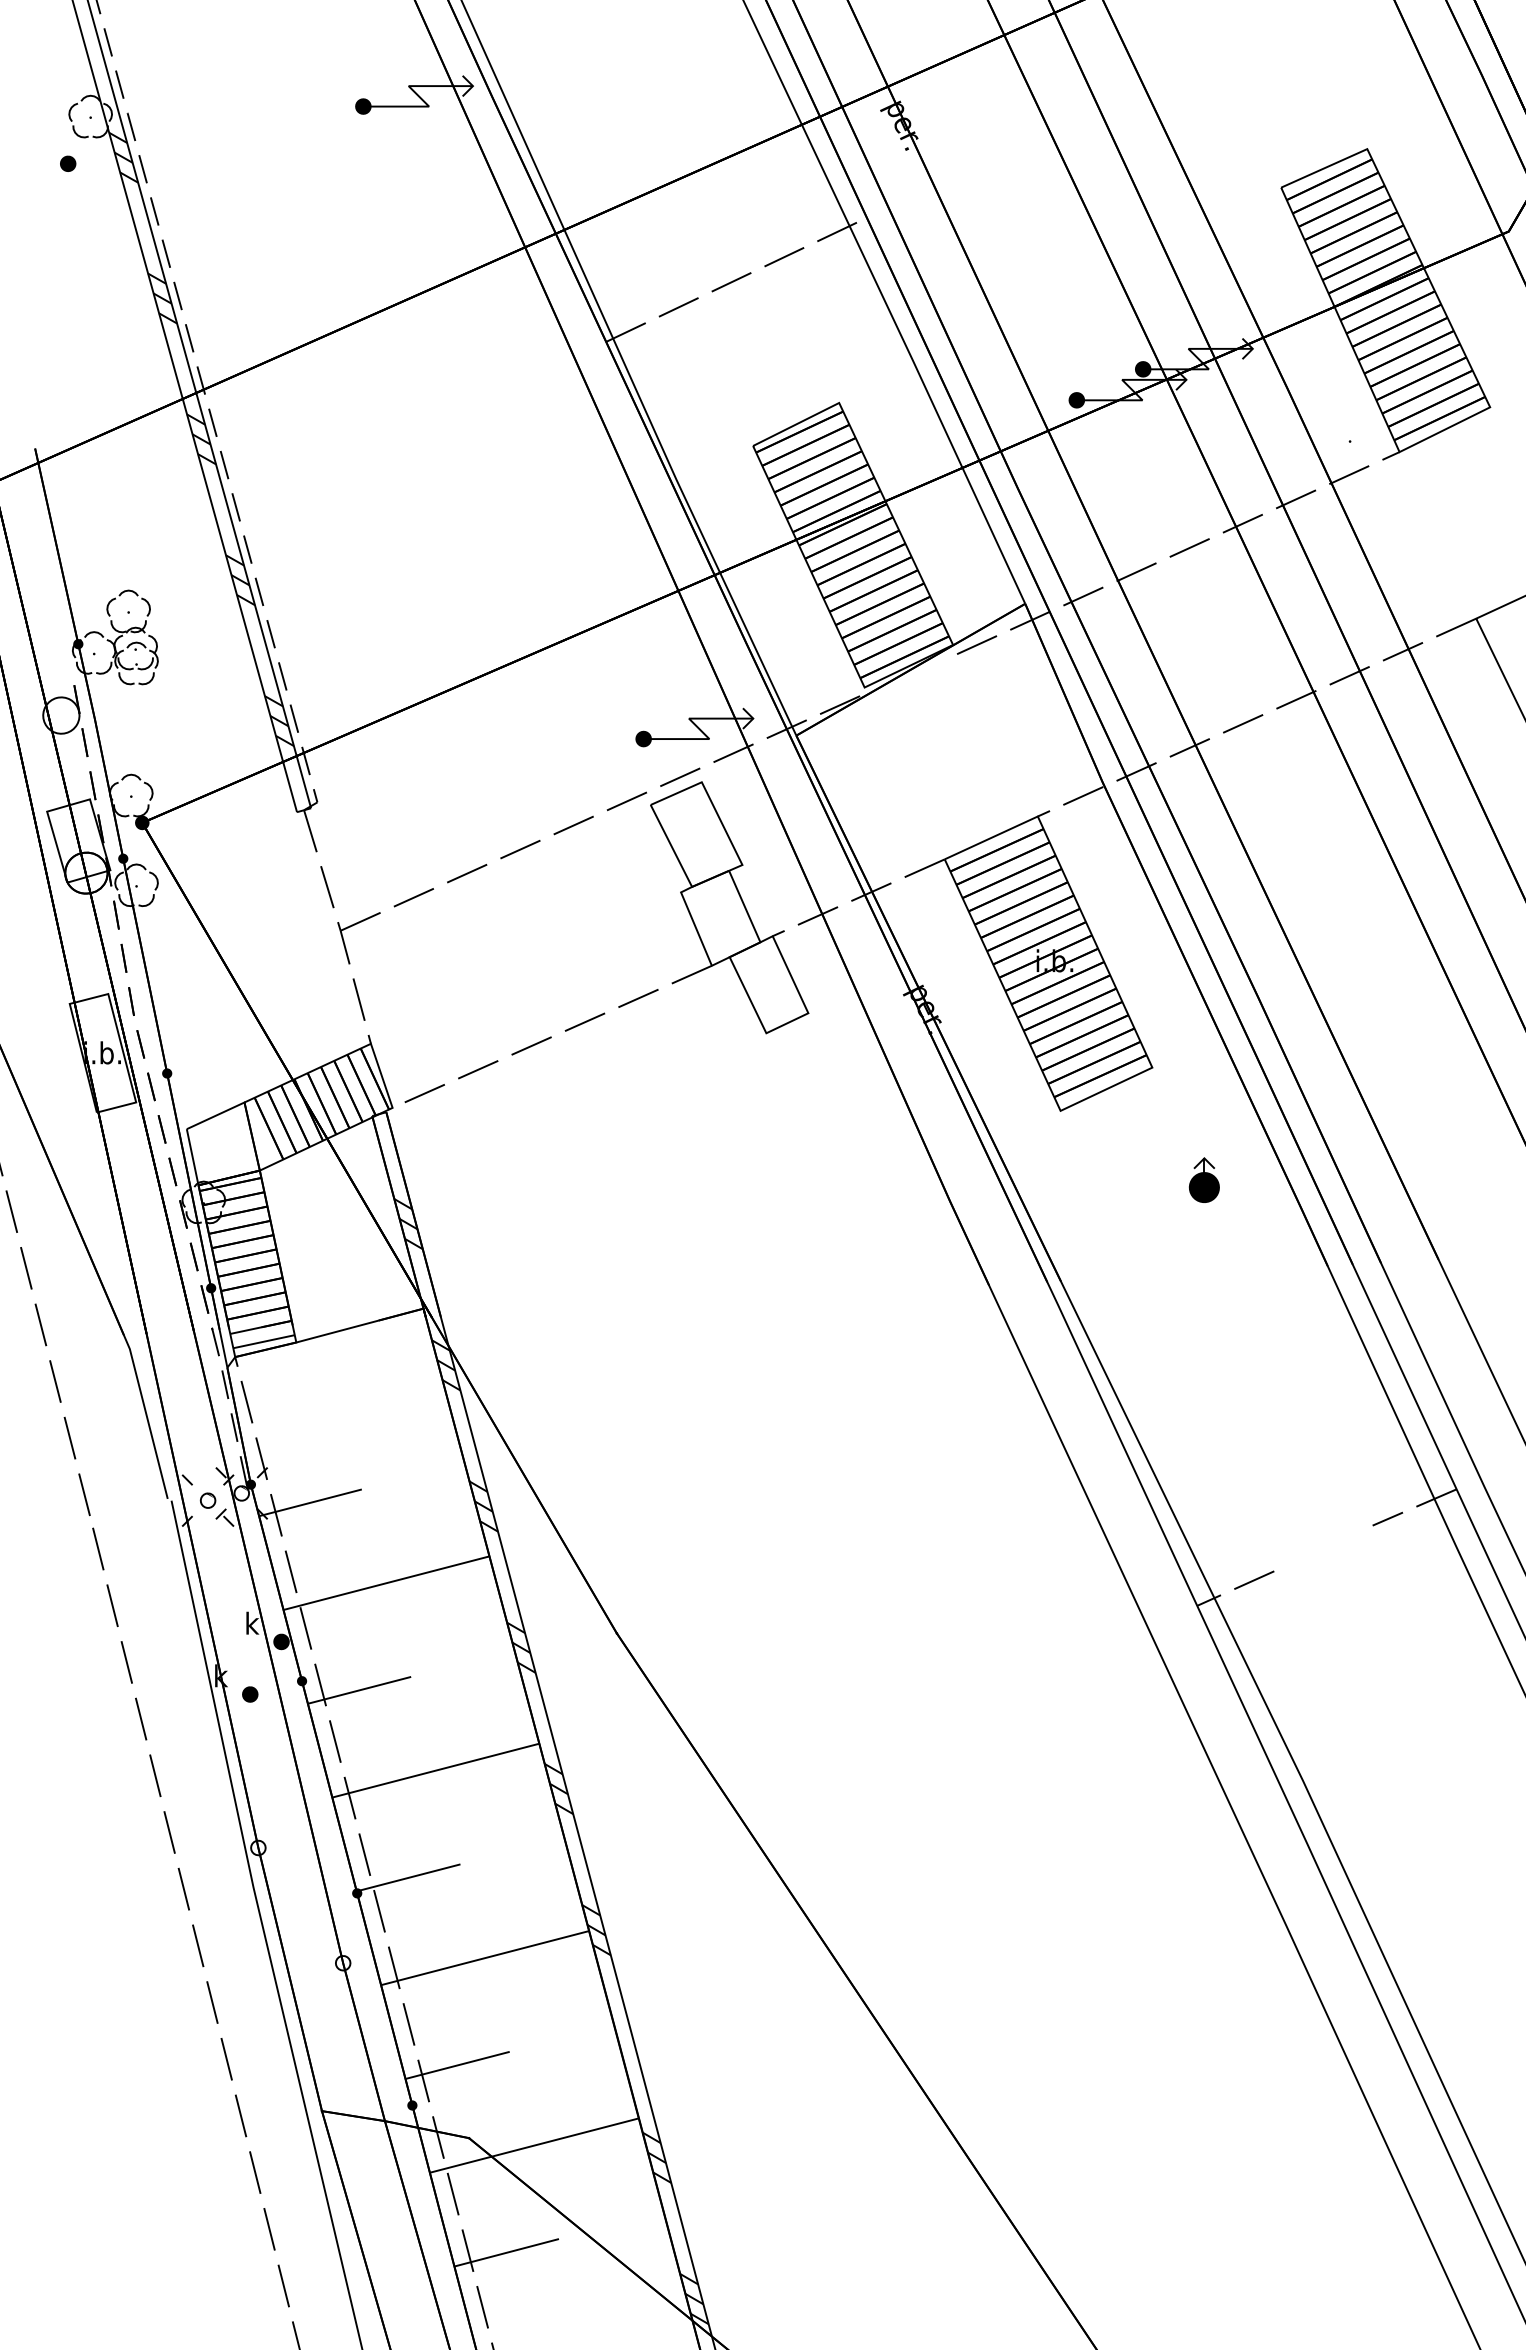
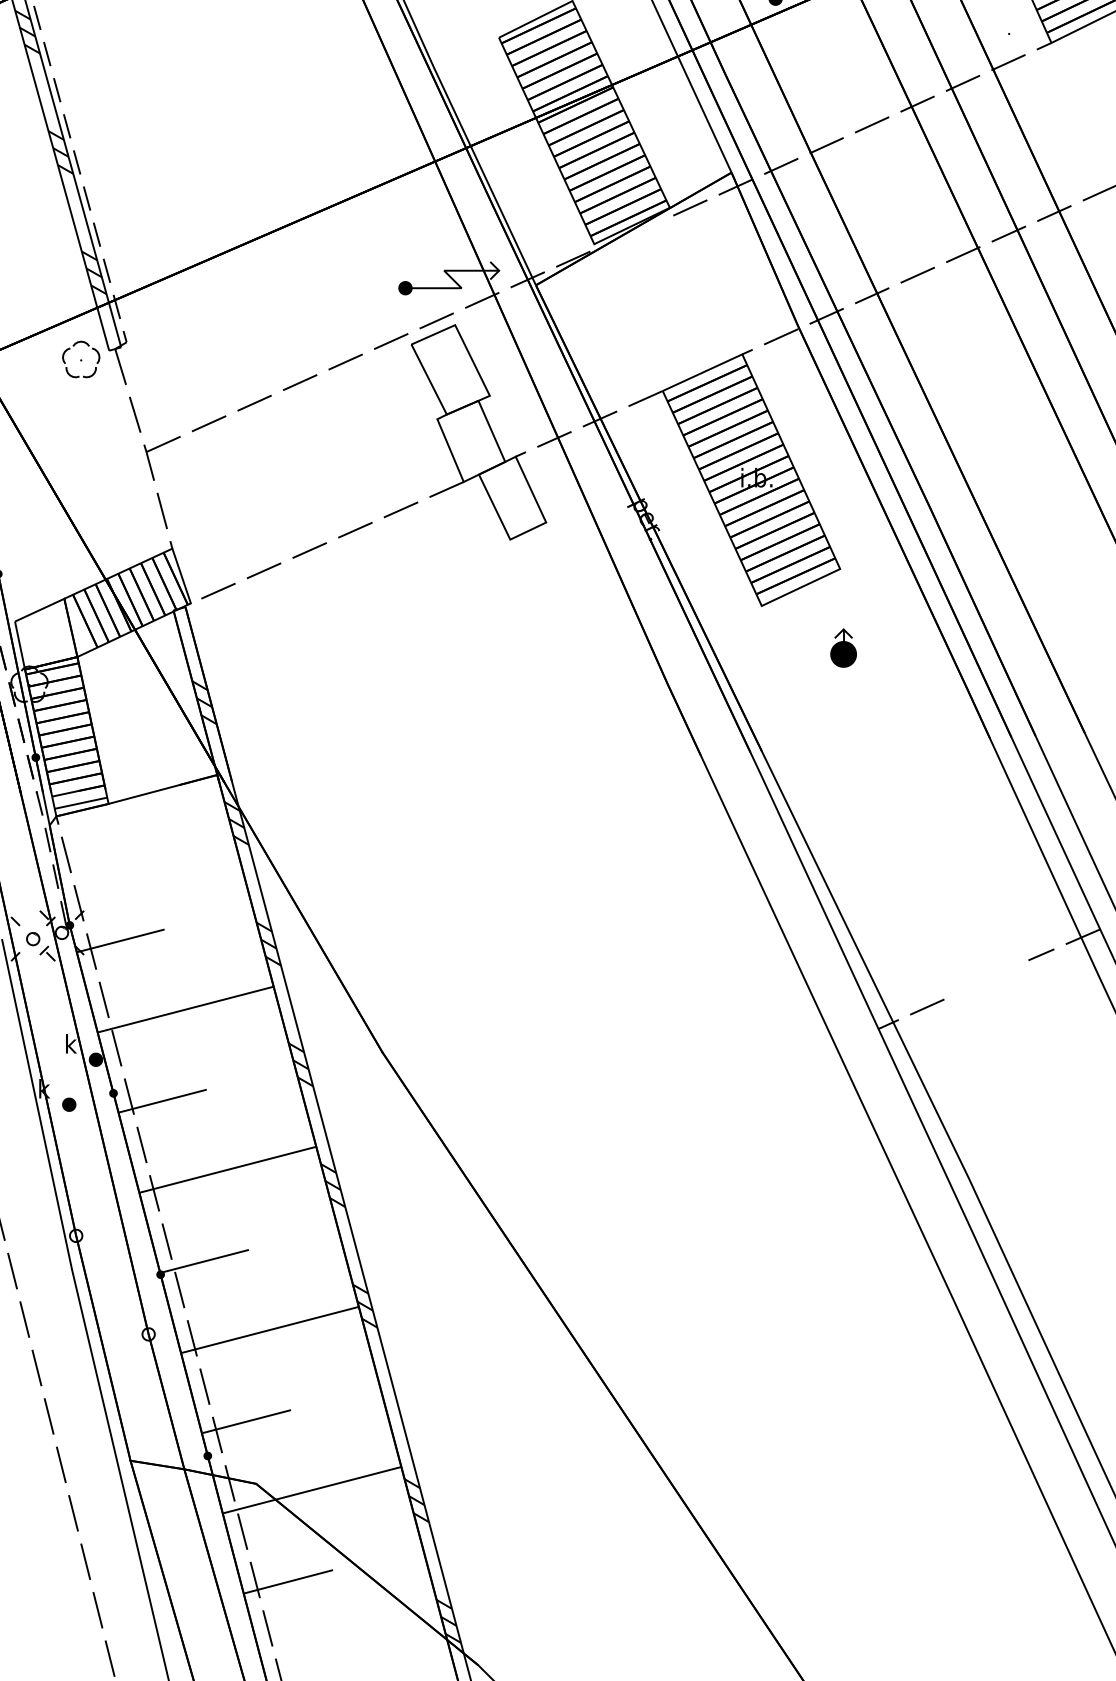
part: (264, 822) -> (81, 359), added
part: (1203, 1179) -> (842, 647), moved

